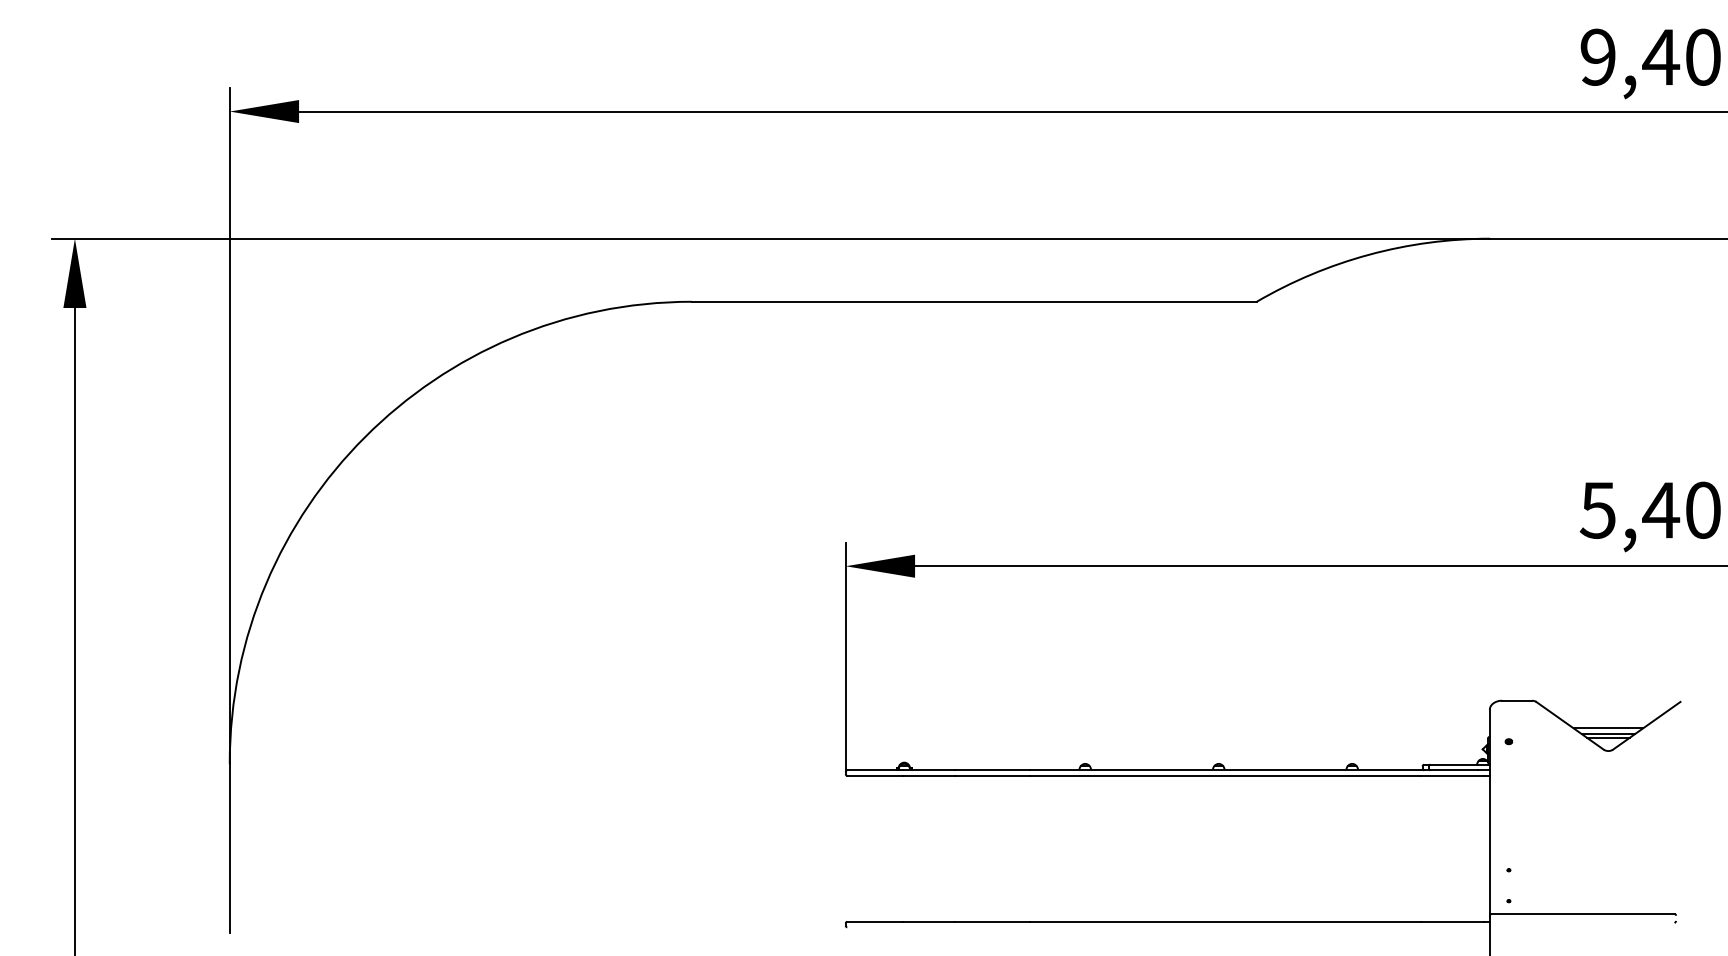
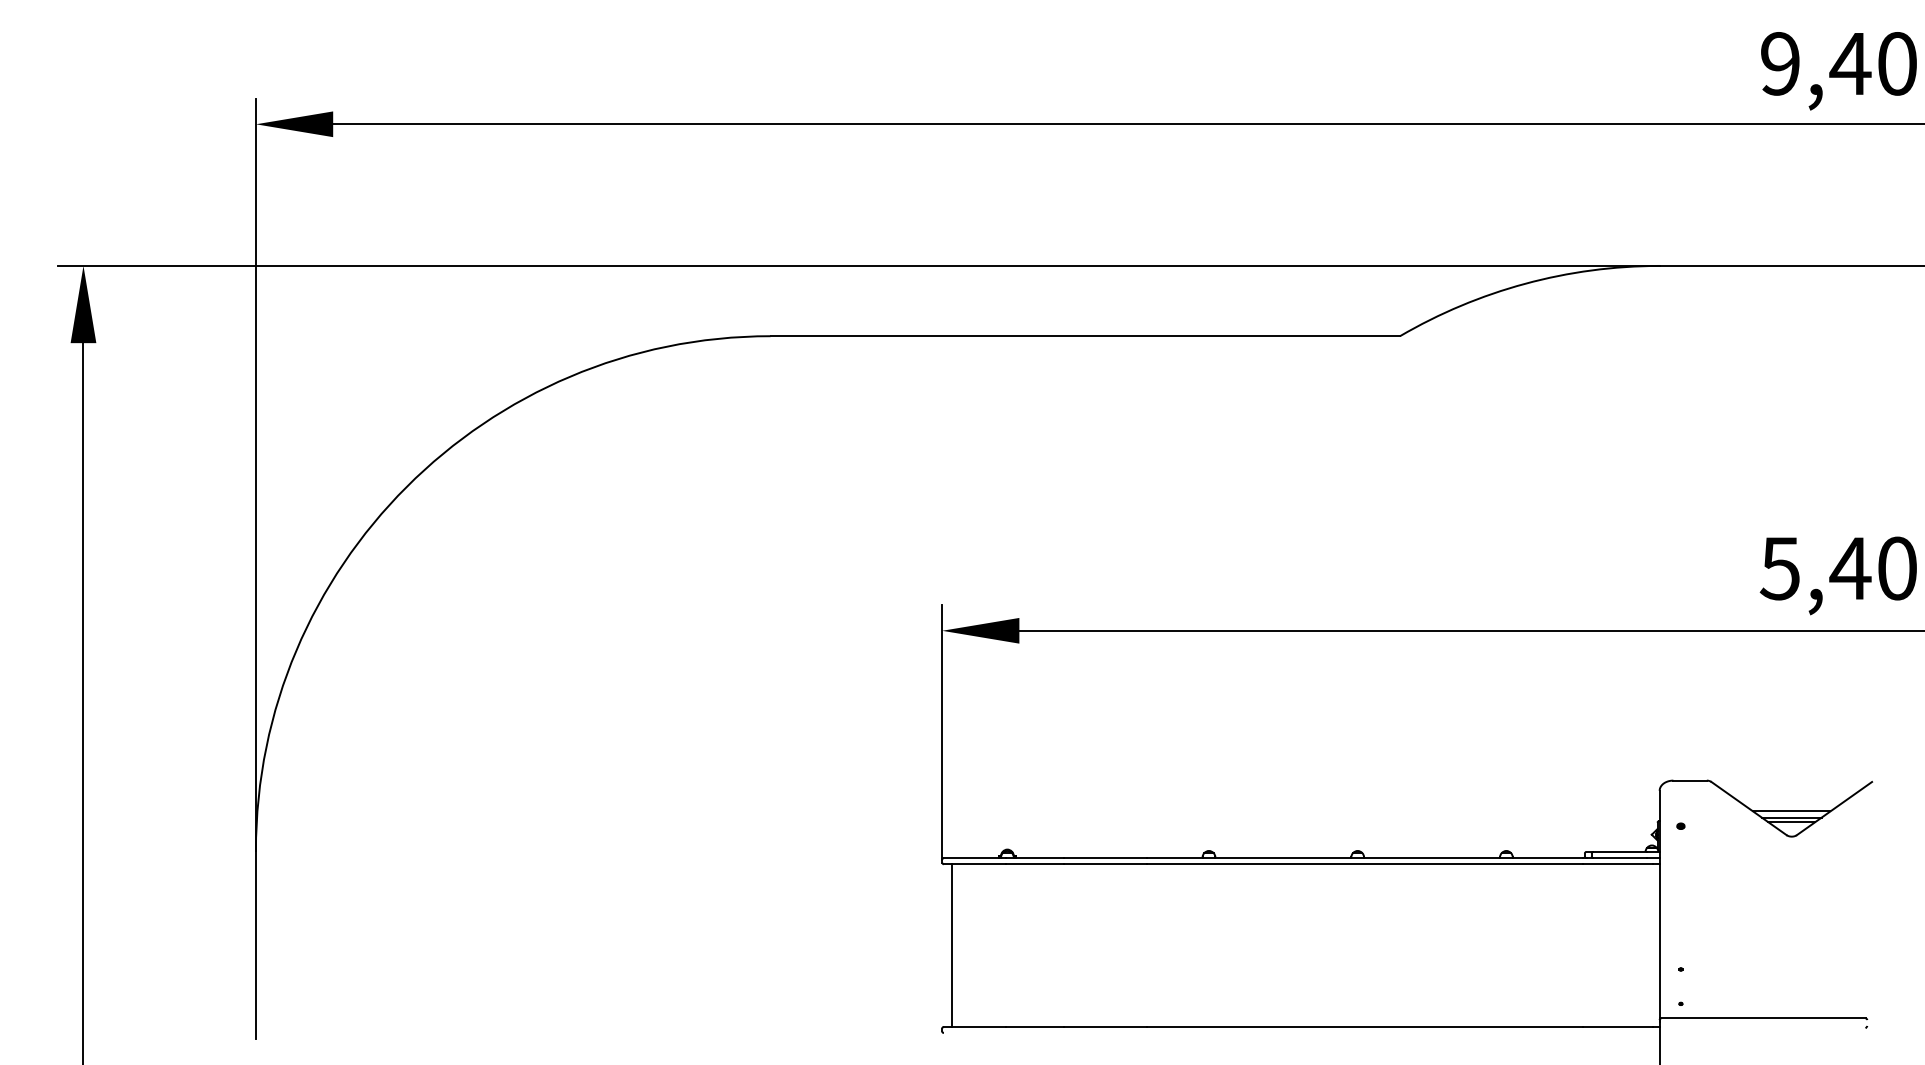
line: (854, 848) -> (951, 945), added

